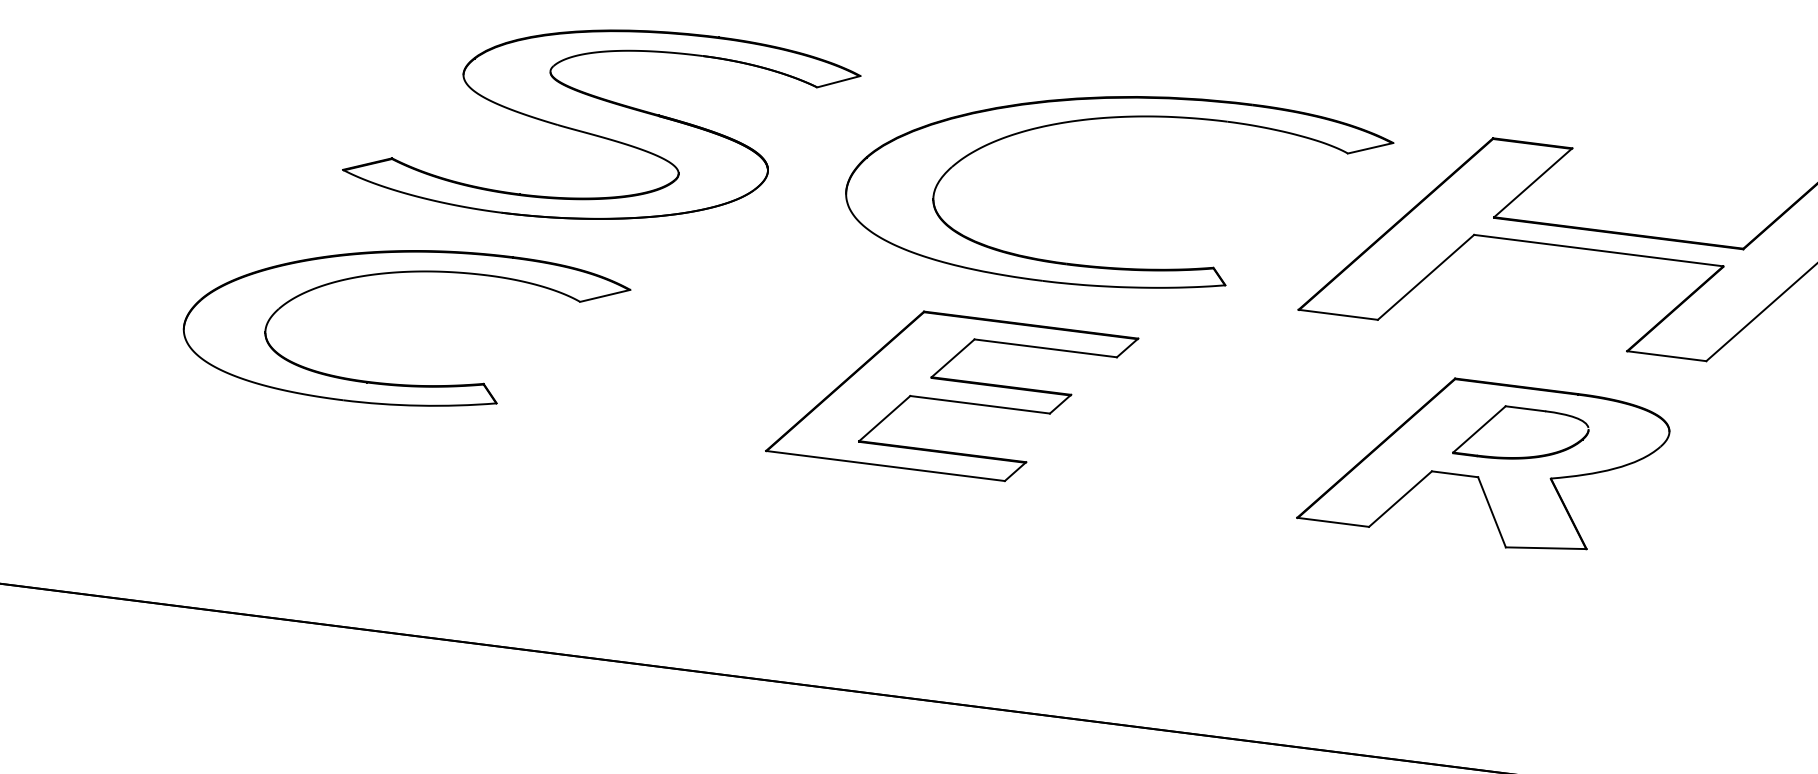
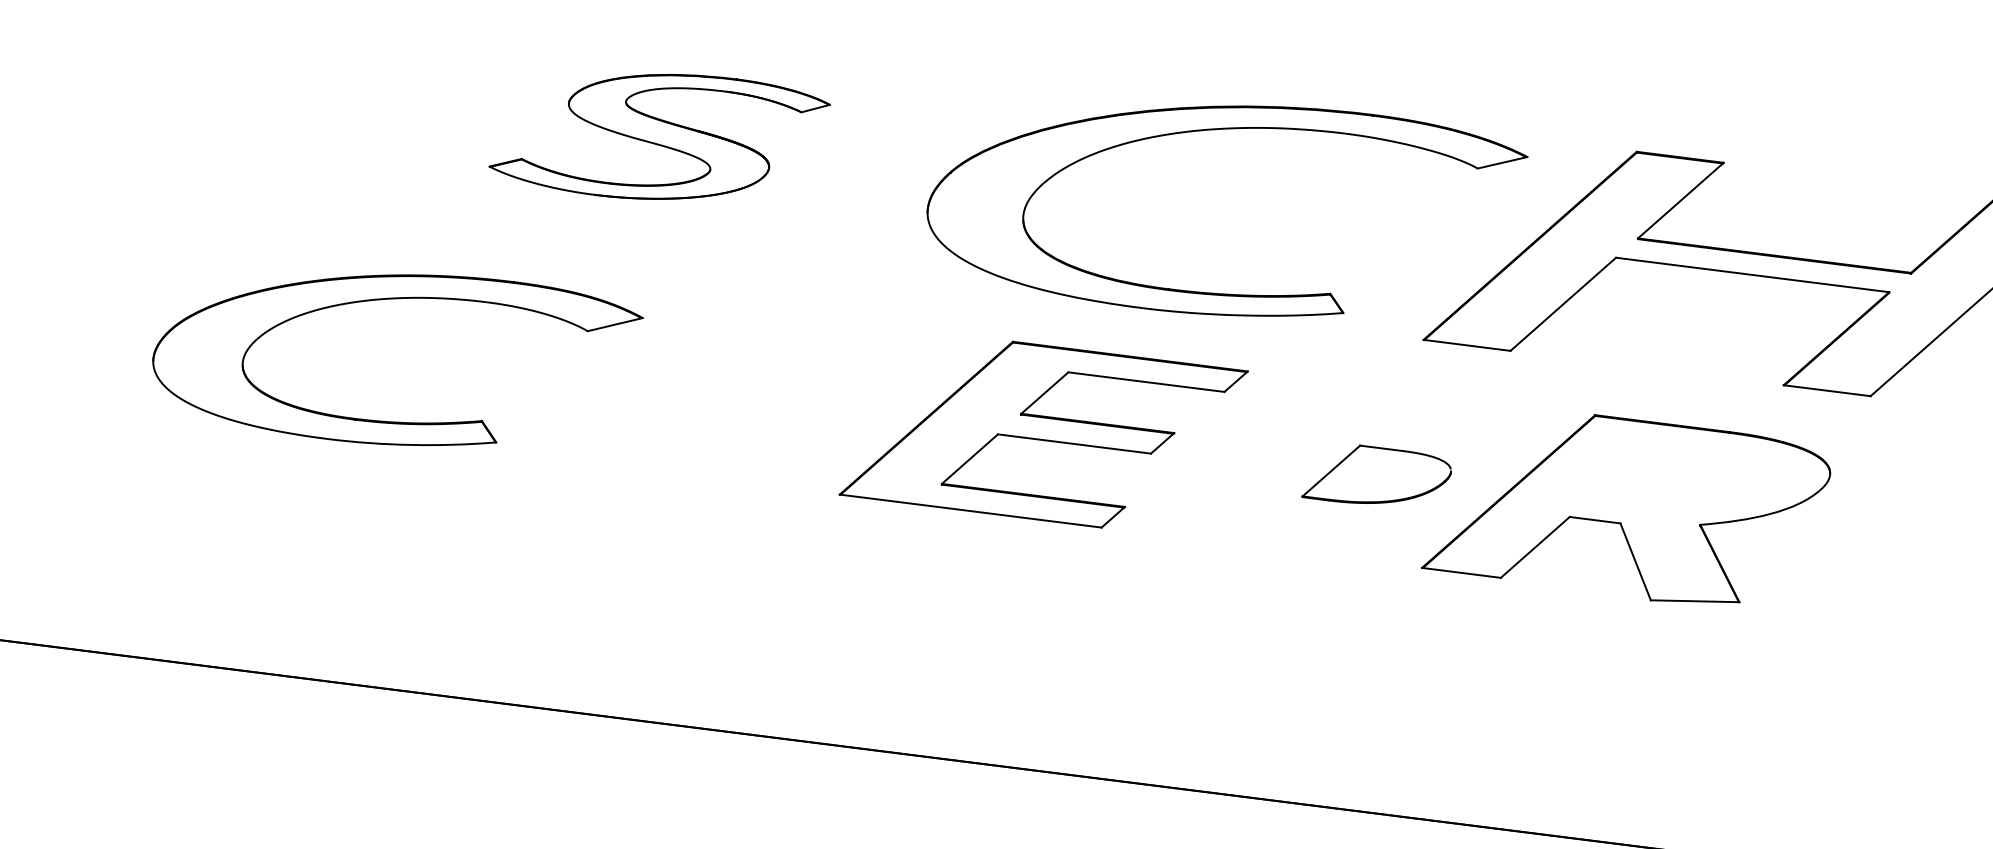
part: (601, 124) -> (659, 136), size x0.6
part: (399, 273) -> (389, 300), moved
part: (1520, 409) -> (1376, 449), moved

